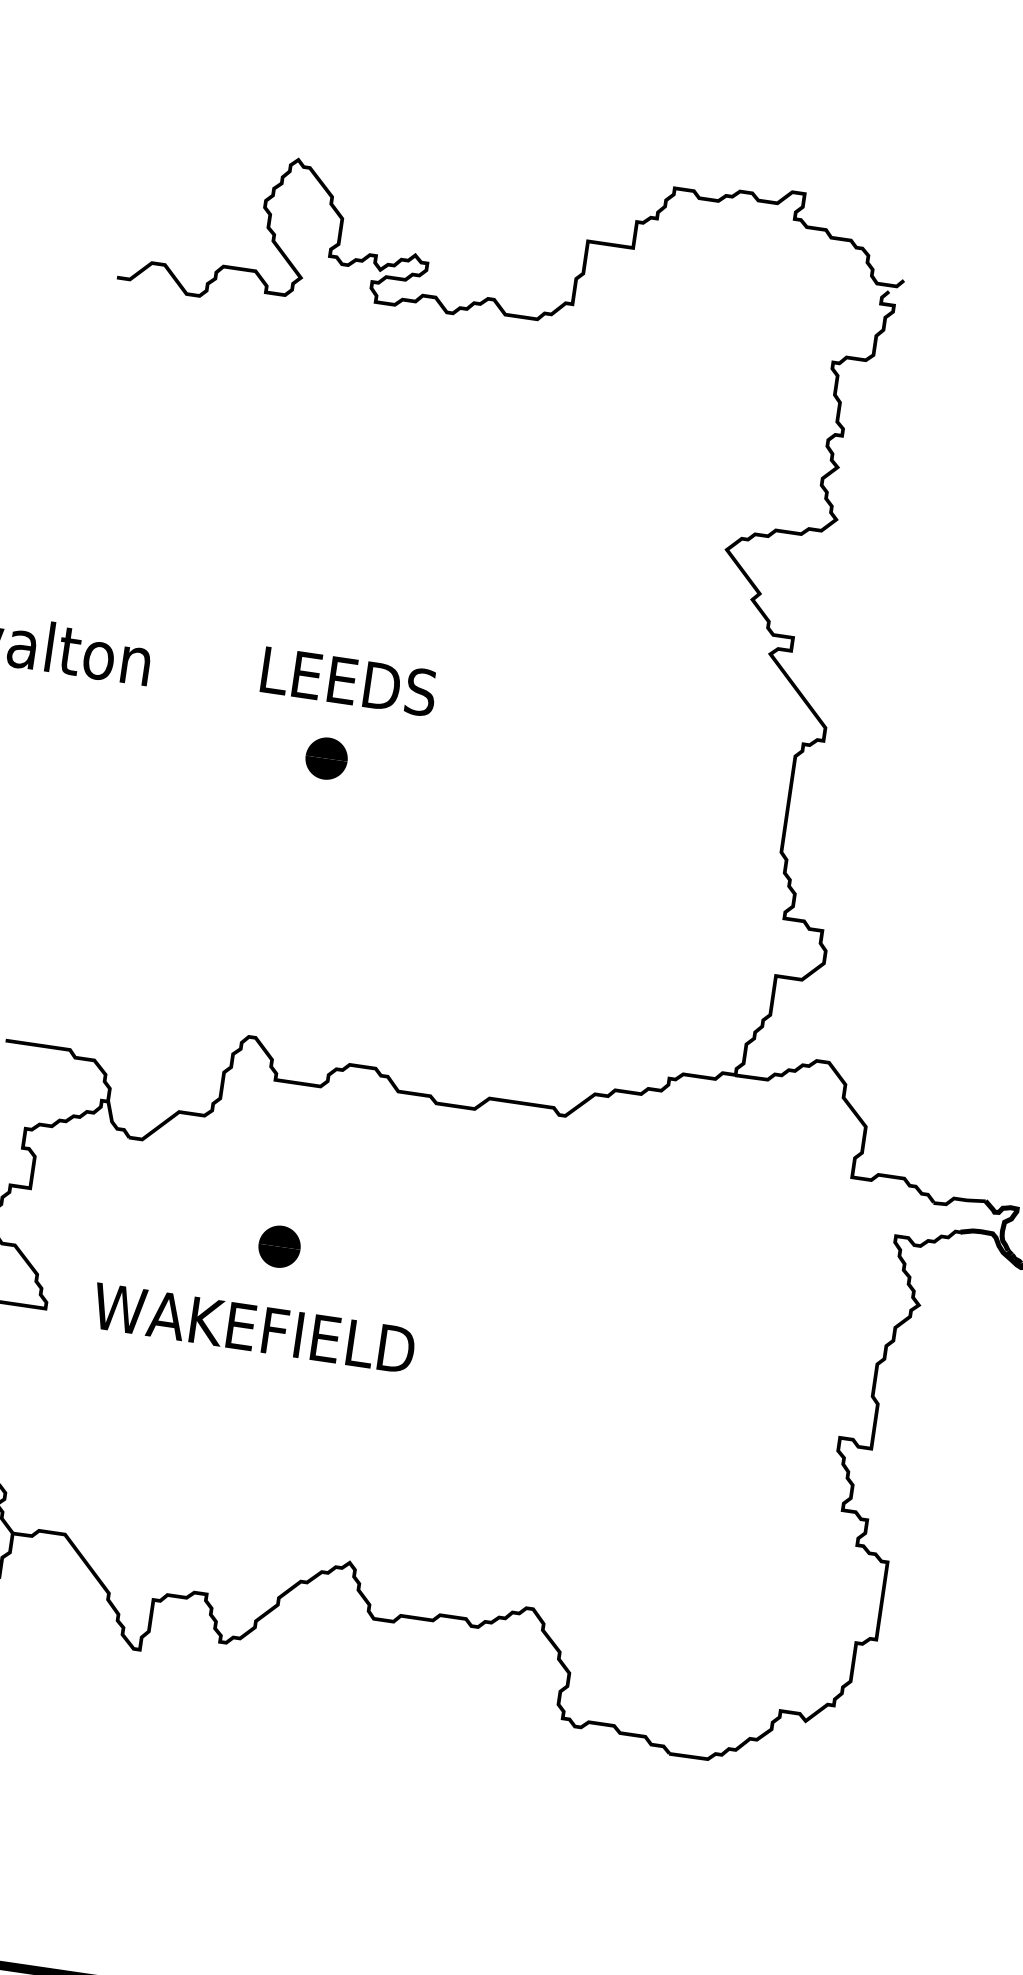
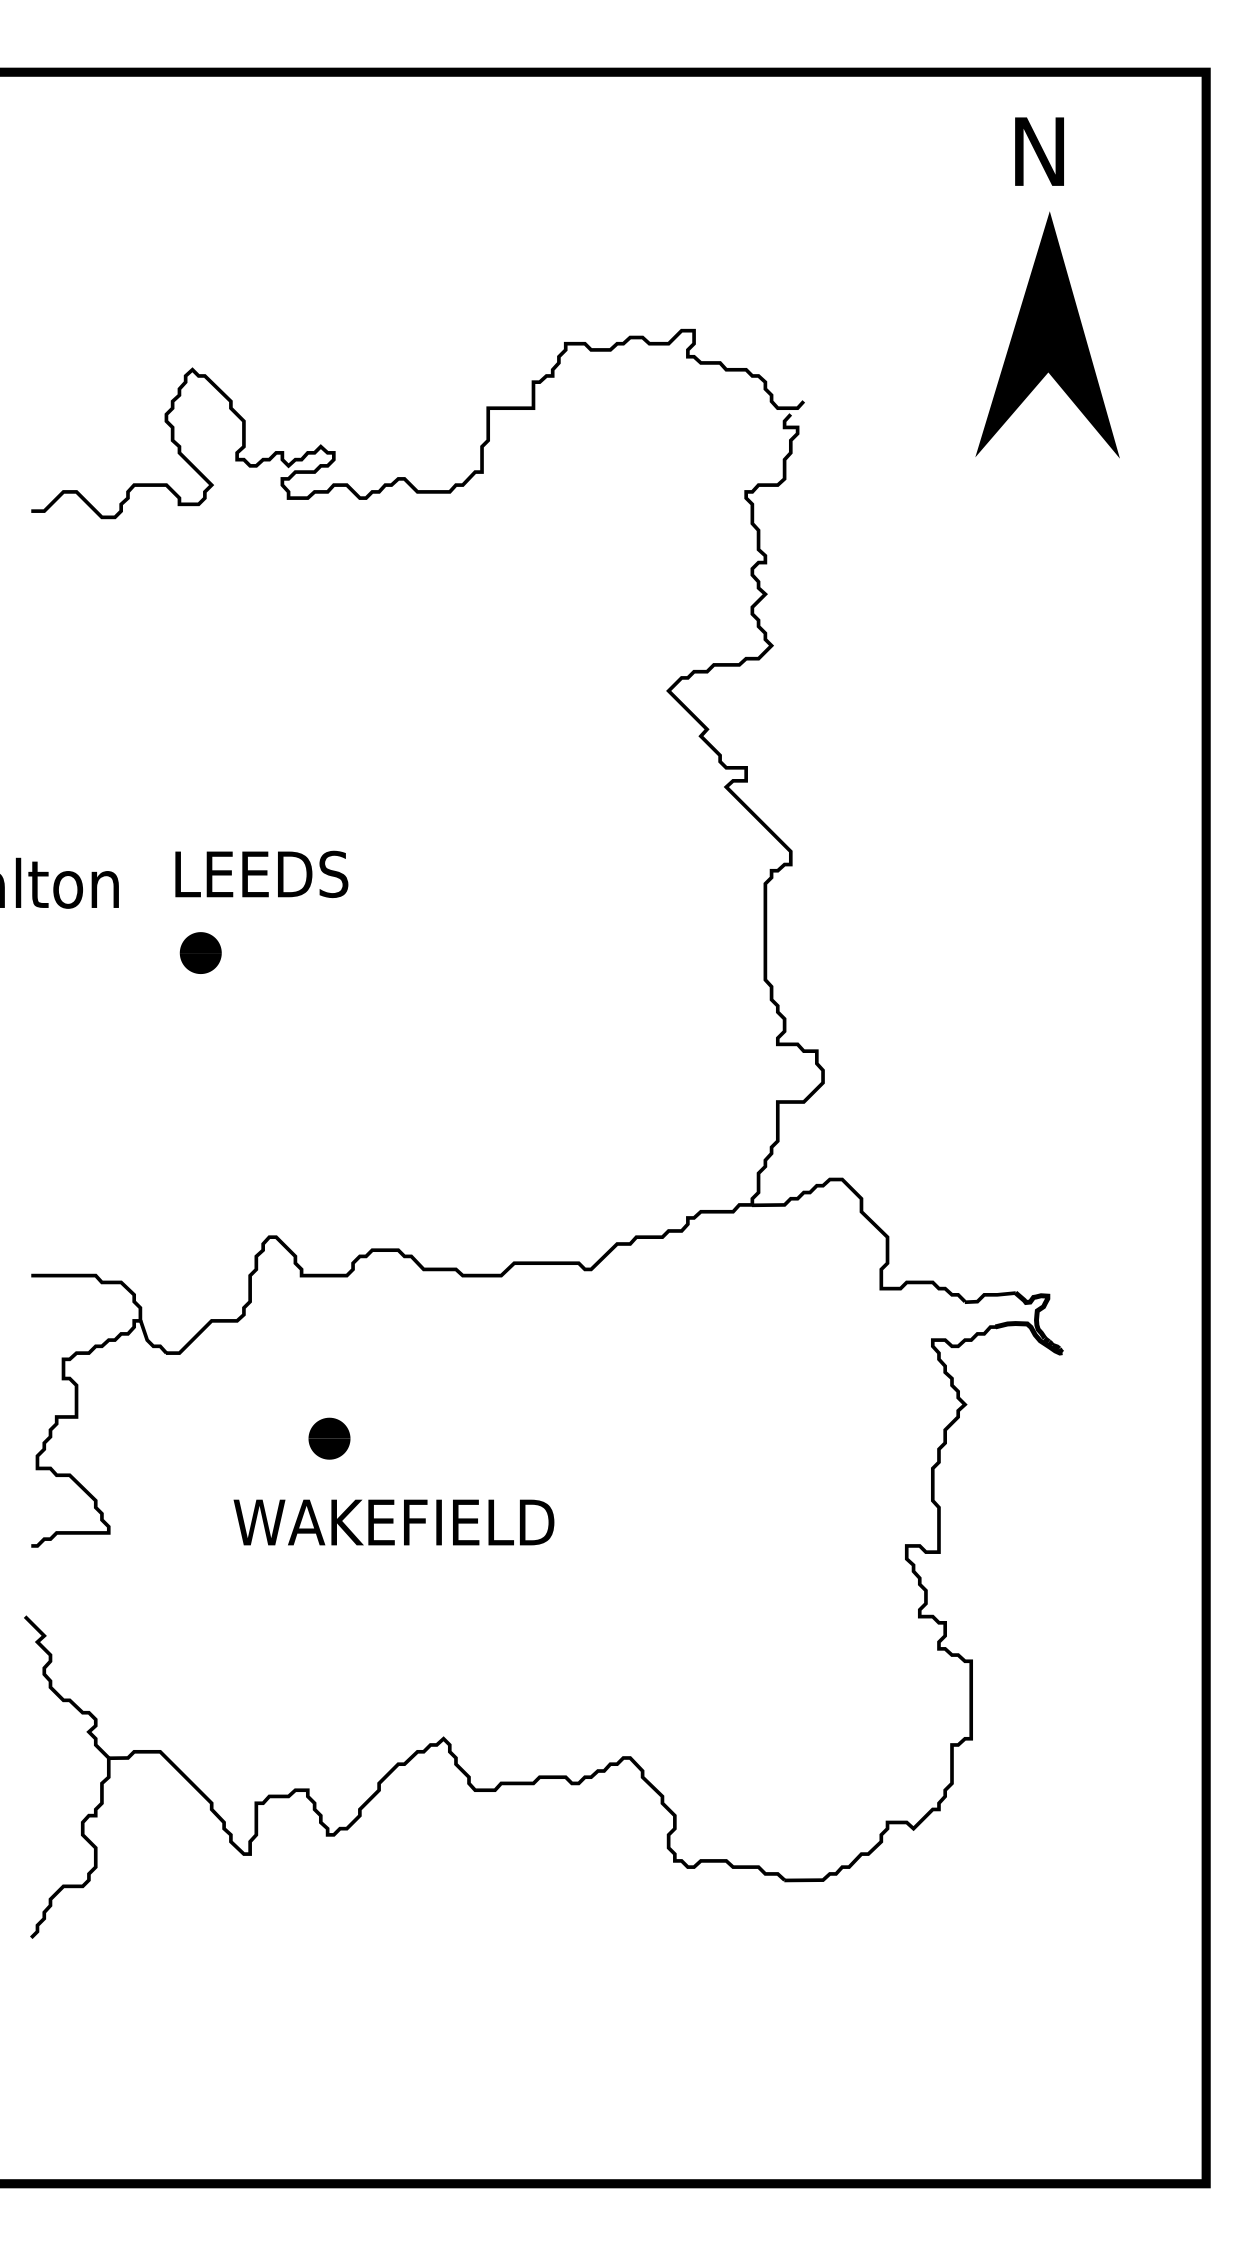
text: (348, 680) -> (261, 873), moved
part: (326, 758) -> (200, 952), moved
text: (253, 1328) -> (393, 1522), moved

